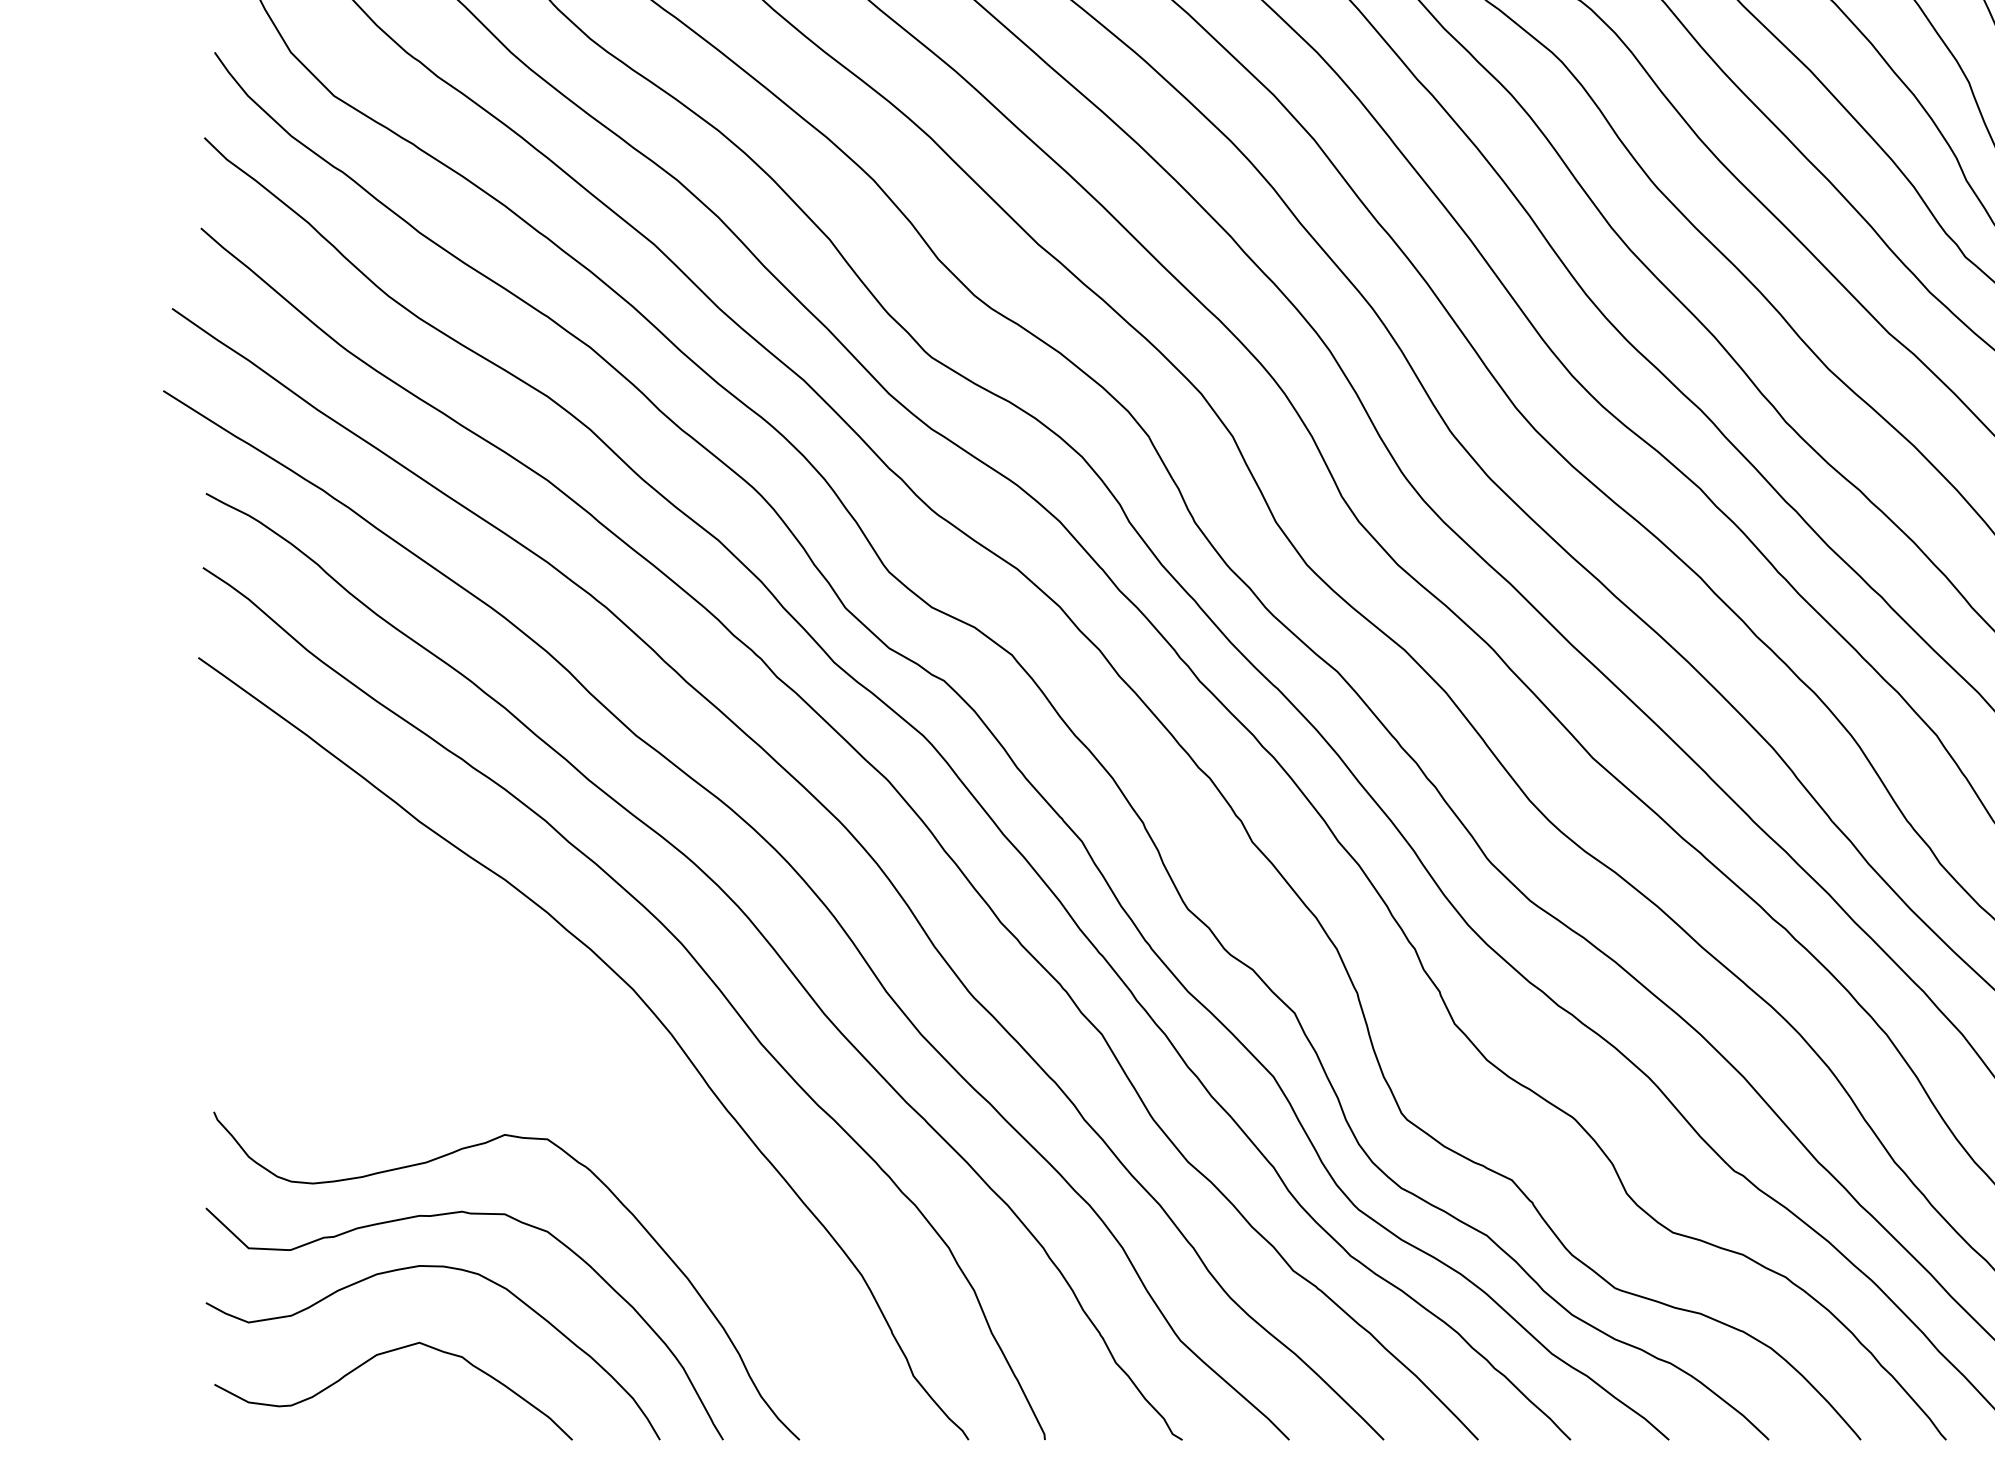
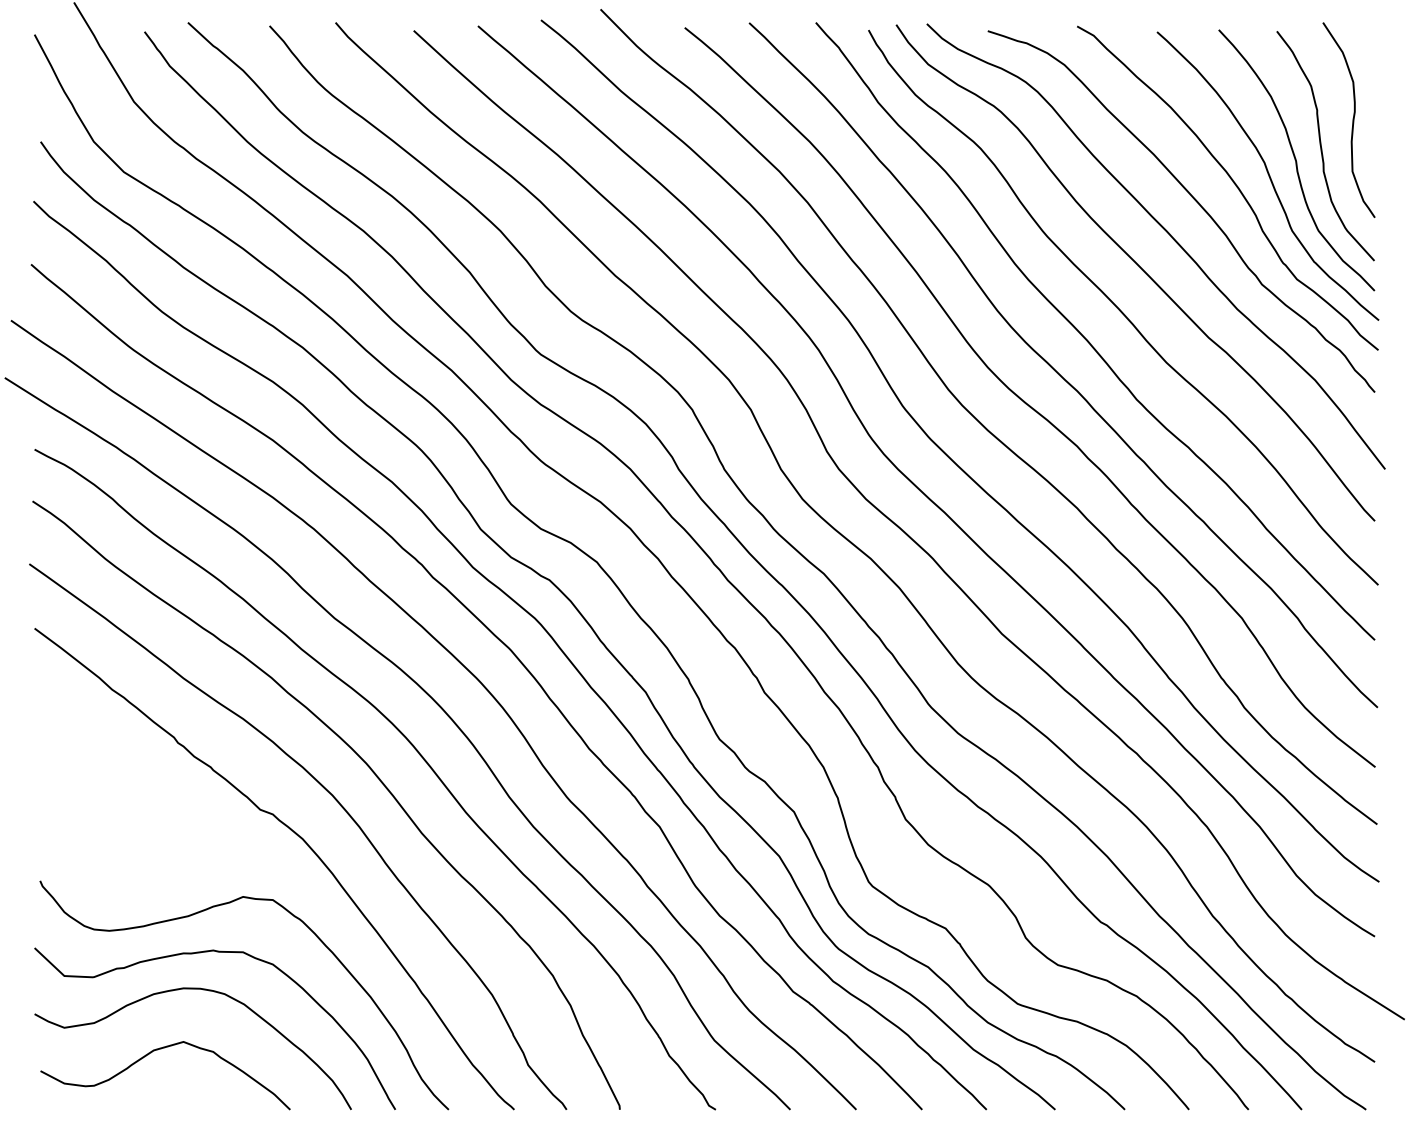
curve: (589, 1054) -> (302, 840), added

